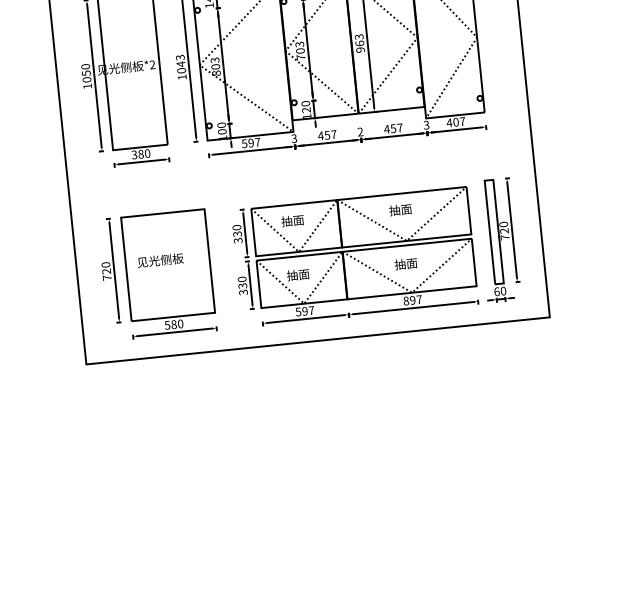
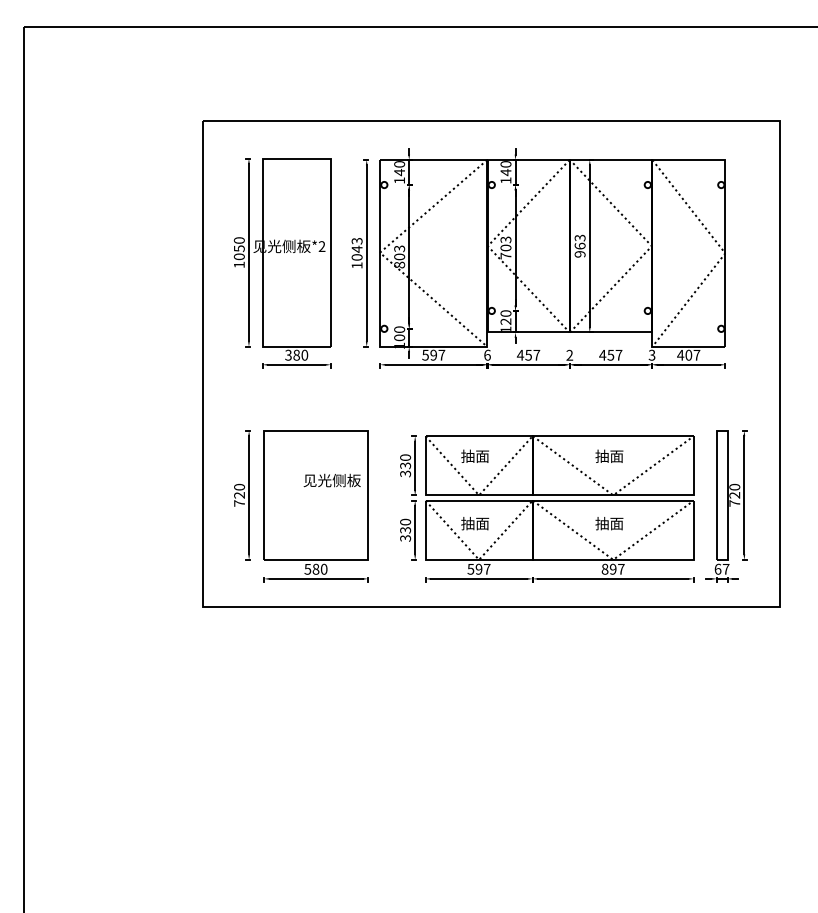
text: (294, 138) -> (487, 354), 3 -> 6
text: (159, 260) -> (331, 480), moved
text: (502, 290) -> (725, 568), 60 -> 67

